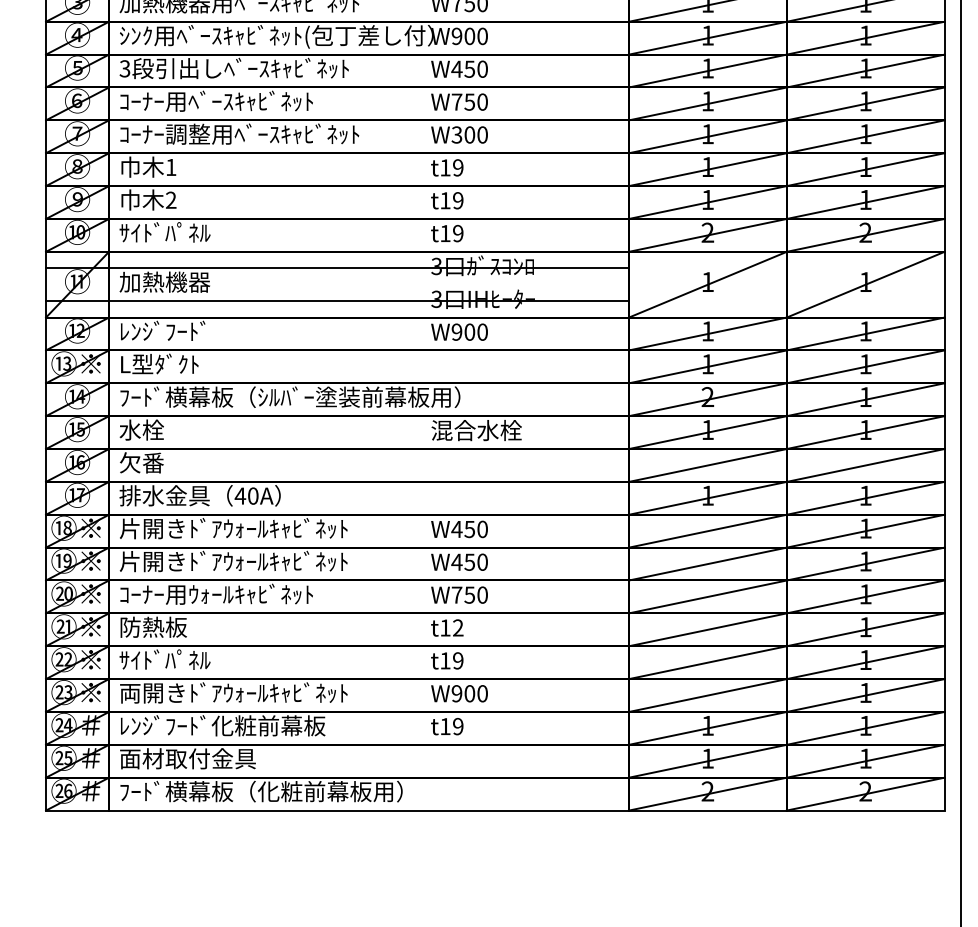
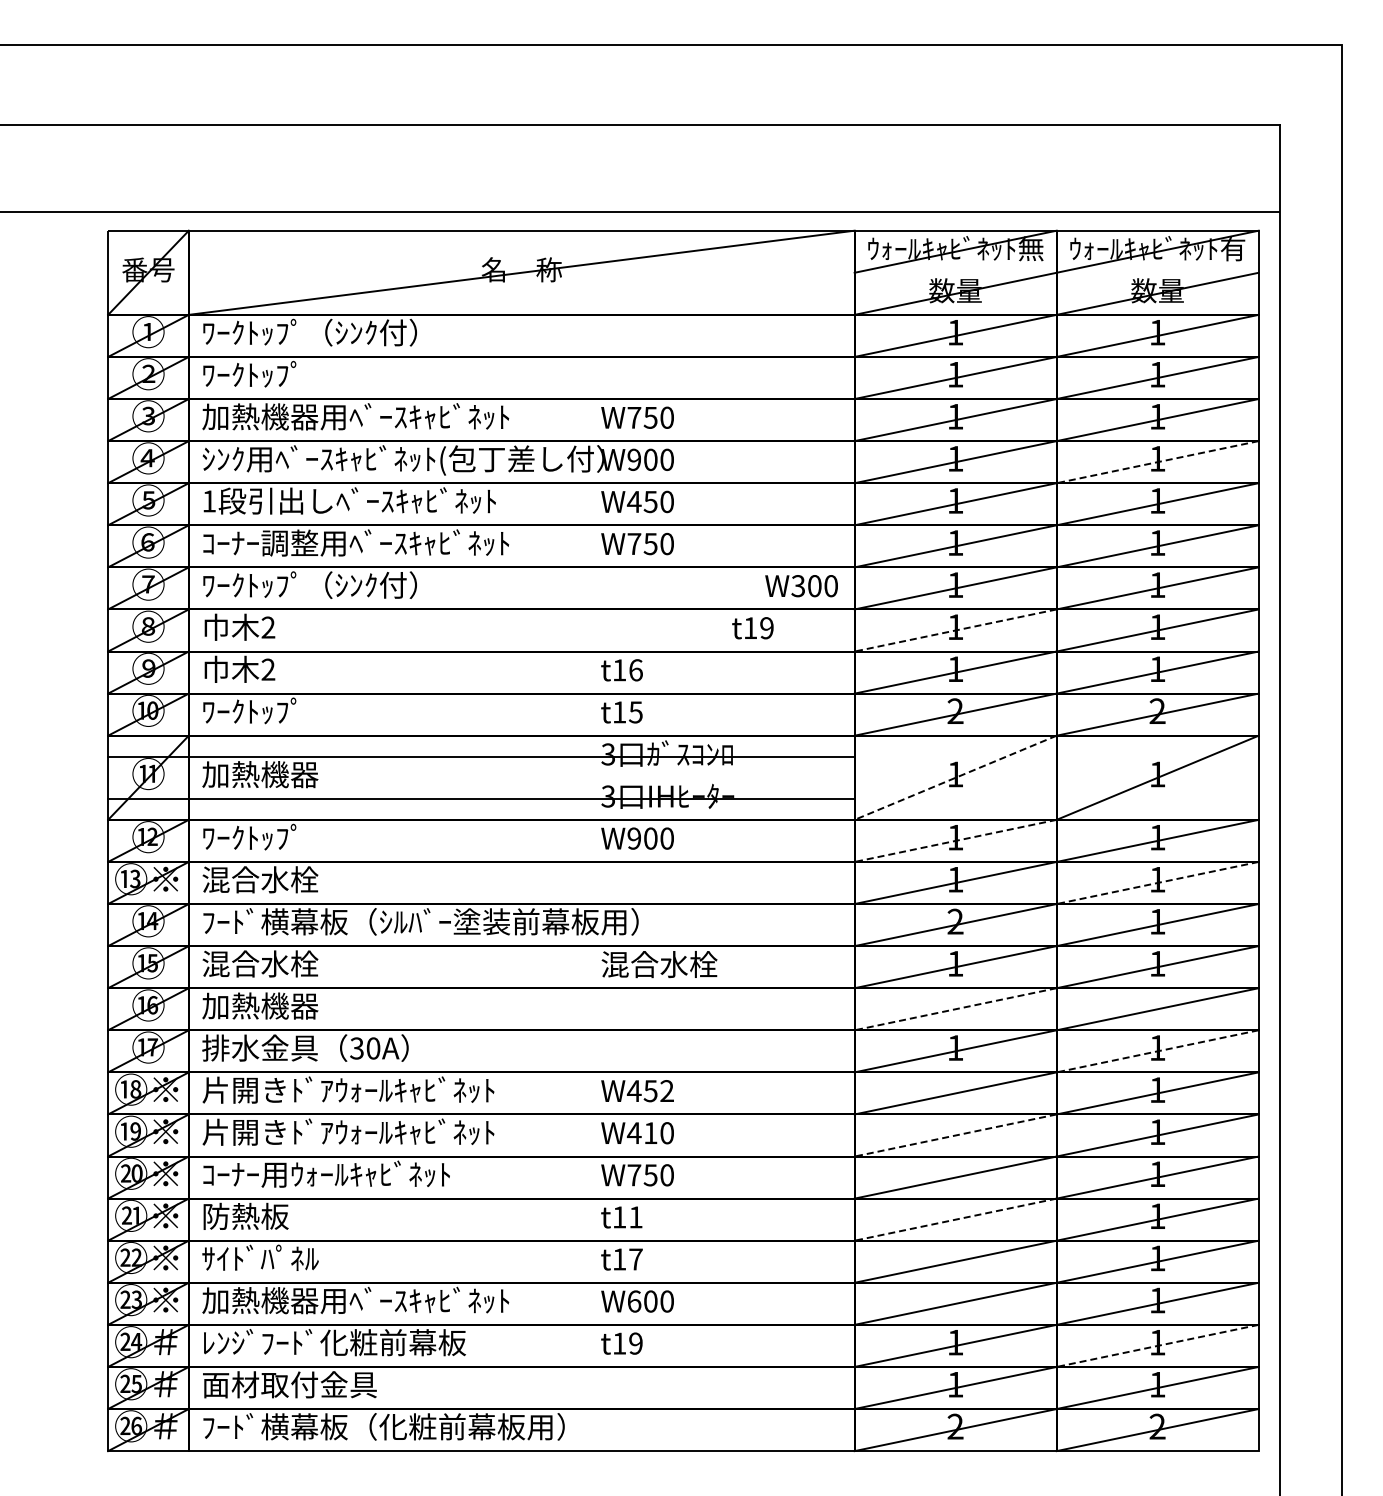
line: (865, 38) -> (1157, 462), solid -> dashed
text: (124, 68) -> (208, 501), 3 -> 1
text: (262, 100) -> (385, 542), ｺｰﾅｰ用ﾍﾞｰｽｷｬﾋﾞﾈｯﾄ -> ｺｰﾅｰ調整用ﾍﾞｰｽｷｬﾋﾞﾈｯﾄ
text: (239, 133) -> (355, 584), ｺｰﾅｰ調整用ﾍﾞｰｽｷｬﾋﾞﾈｯﾄ -> ﾜｰｸﾄｯﾌﾟ（ｼﾝｸ付）
text: (459, 135) -> (801, 586), moved
text: (171, 167) -> (268, 627), 1 -> 2
text: (446, 168) -> (752, 628), moved
line: (707, 169) -> (955, 630), solid -> dashed
text: (457, 200) -> (635, 670), t19 -> t16
text: (165, 232) -> (260, 710), ｻｲﾄﾞﾊﾟﾈﾙ -> ﾜｰｸﾄｯﾌﾟ
text: (457, 233) -> (635, 712), t19 -> t15
line: (707, 284) -> (955, 777), solid -> dashed
text: (162, 330) -> (257, 836), ﾚﾝｼﾞﾌｰﾄﾞ -> ﾜｰｸﾄｯﾌﾟ
line: (707, 334) -> (955, 841), solid -> dashed
text: (165, 364) -> (260, 879), L型ﾀﾞｸﾄ -> 混合水栓
line: (865, 367) -> (1157, 883), solid -> dashed
text: (165, 429) -> (260, 963), 水栓 -> 混合水栓
text: (165, 462) -> (260, 1005), 欠番 -> 加熱機器
line: (707, 465) -> (955, 1009), solid -> dashed
text: (240, 496) -> (356, 1048), 40A -> 30A
line: (865, 498) -> (1157, 1051), solid -> dashed
text: (482, 529) -> (666, 1091), W450 -> W452
text: (469, 562) -> (650, 1133), W450 -> W410
line: (707, 564) -> (955, 1135), solid -> dashed
text: (457, 628) -> (635, 1217), t12 -> t11
line: (707, 629) -> (955, 1219), solid -> dashed
text: (457, 660) -> (635, 1259), t19 -> t17
text: (239, 692) -> (355, 1300), 両開きﾄﾞｱｳｫｰﾙｷｬﾋﾞﾈｯﾄ -> 加熱機器用ﾍﾞｰｽｷｬﾋﾞﾈｯﾄ
text: (457, 693) -> (634, 1301), W900 -> W600
line: (865, 728) -> (1157, 1346), solid -> dashed

